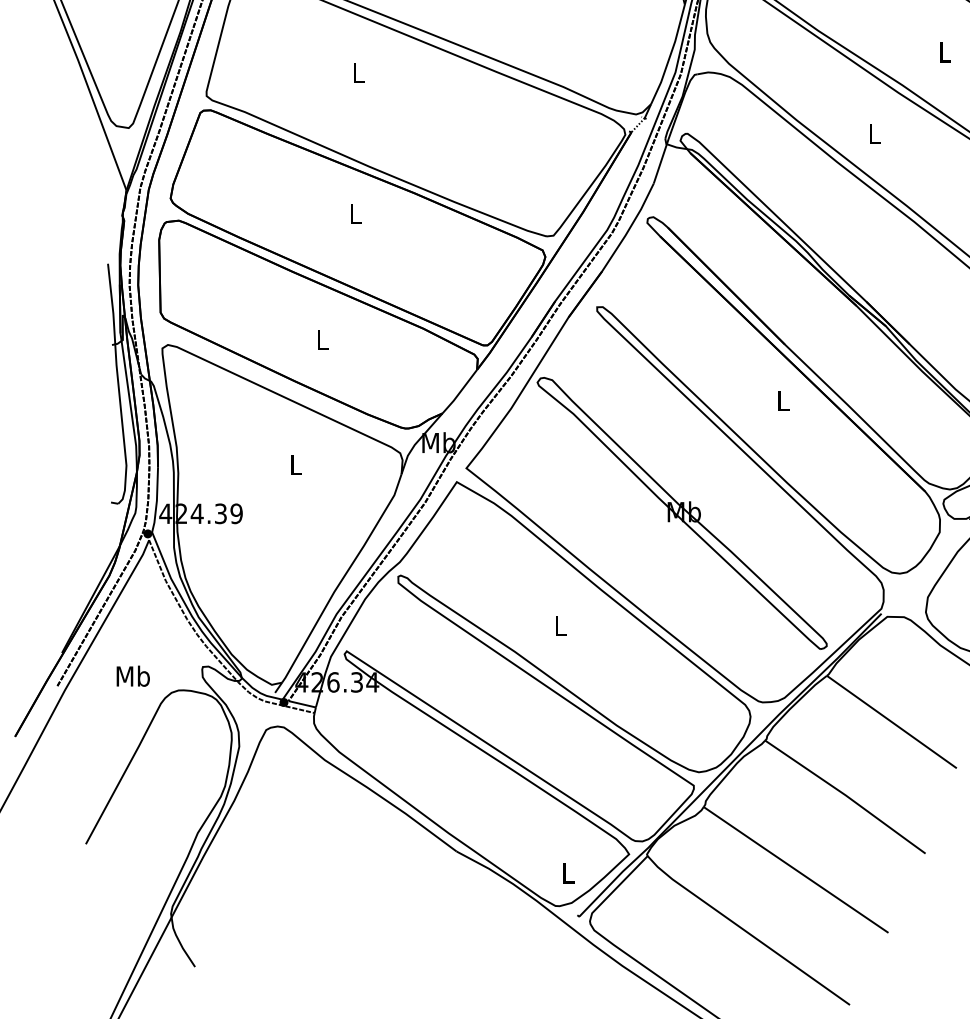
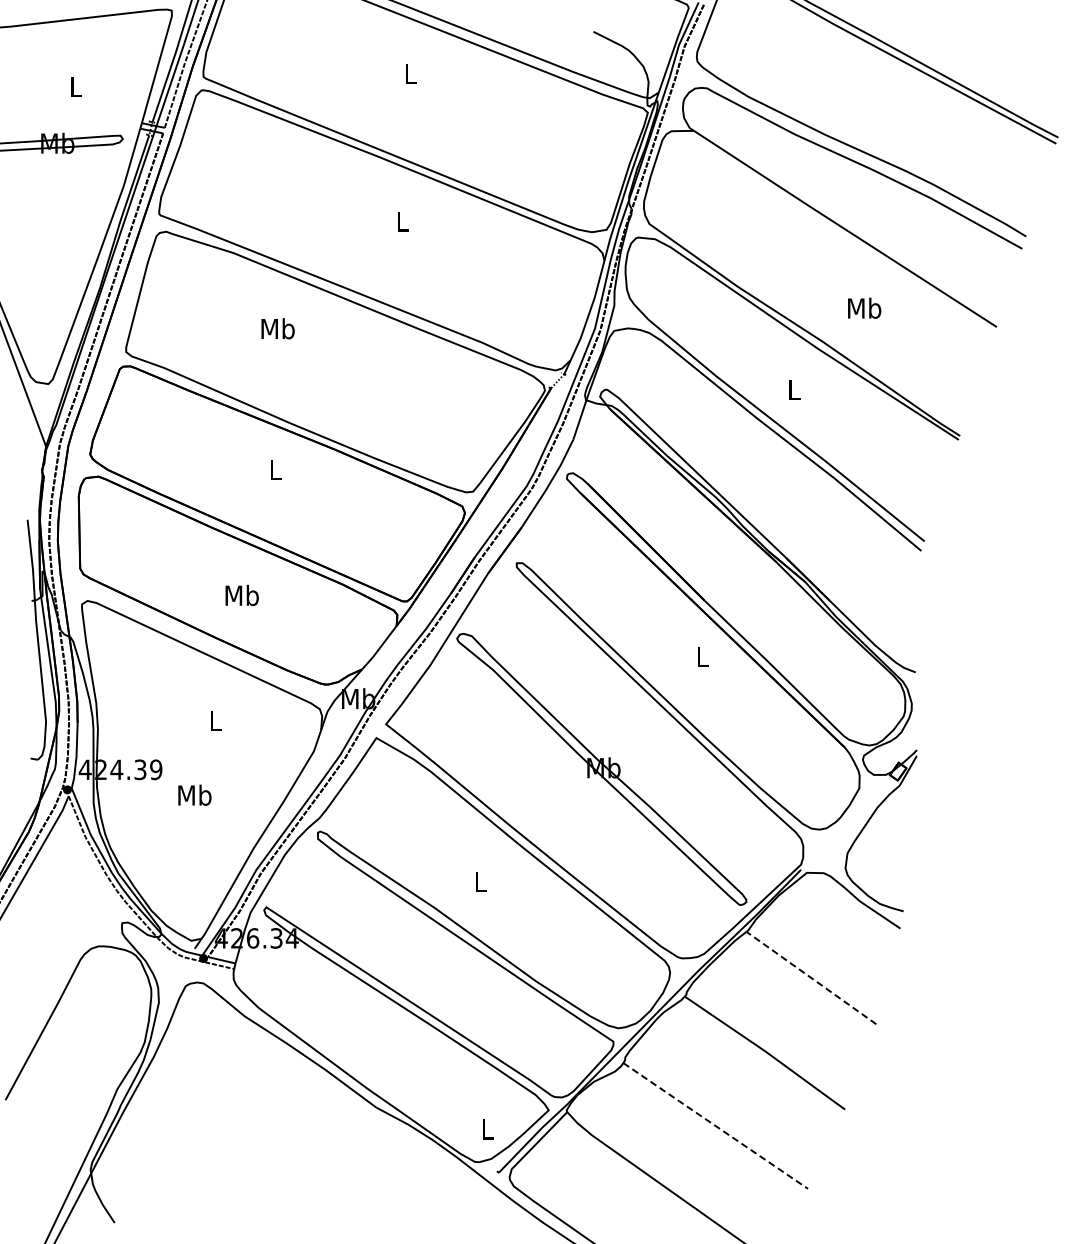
text: (944, 51) -> (864, 307), L -> Mb
text: (357, 72) -> (277, 328), L -> Mb
text: (321, 339) -> (241, 595), L -> Mb
text: (132, 675) -> (194, 794), moved
line: (891, 722) -> (811, 978), solid -> dashed
line: (794, 869) -> (714, 1125), solid -> dashed

